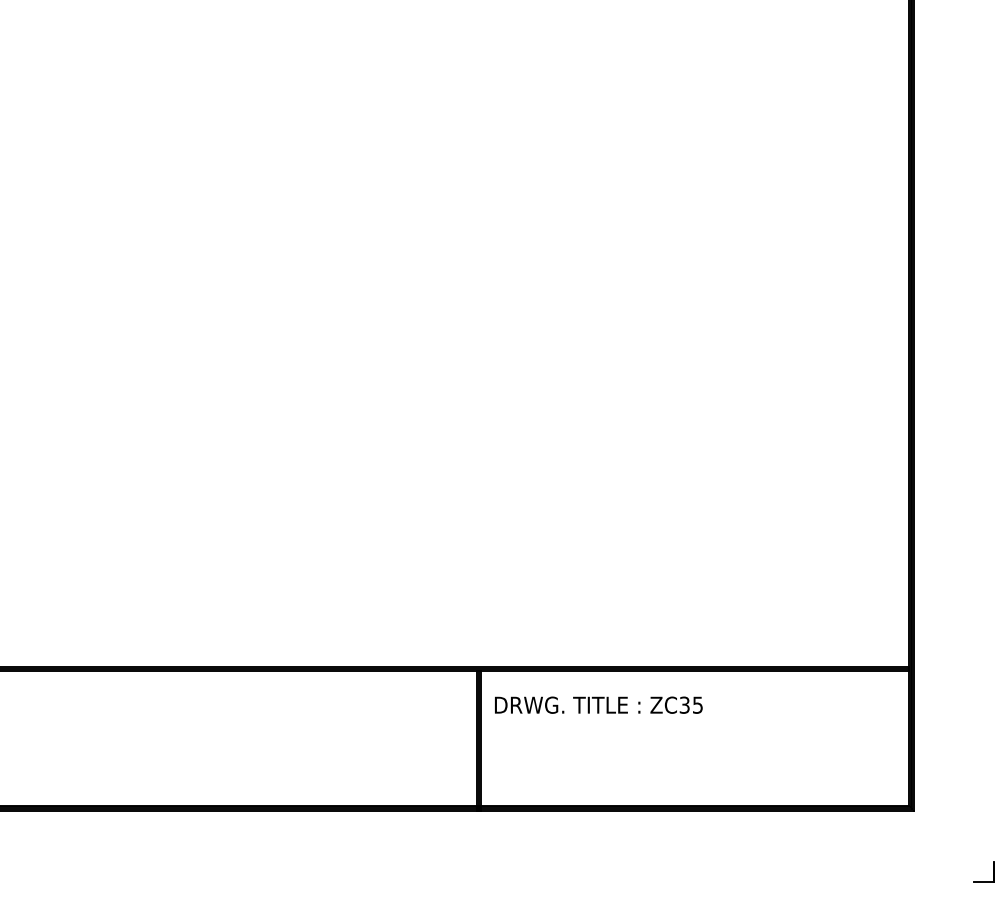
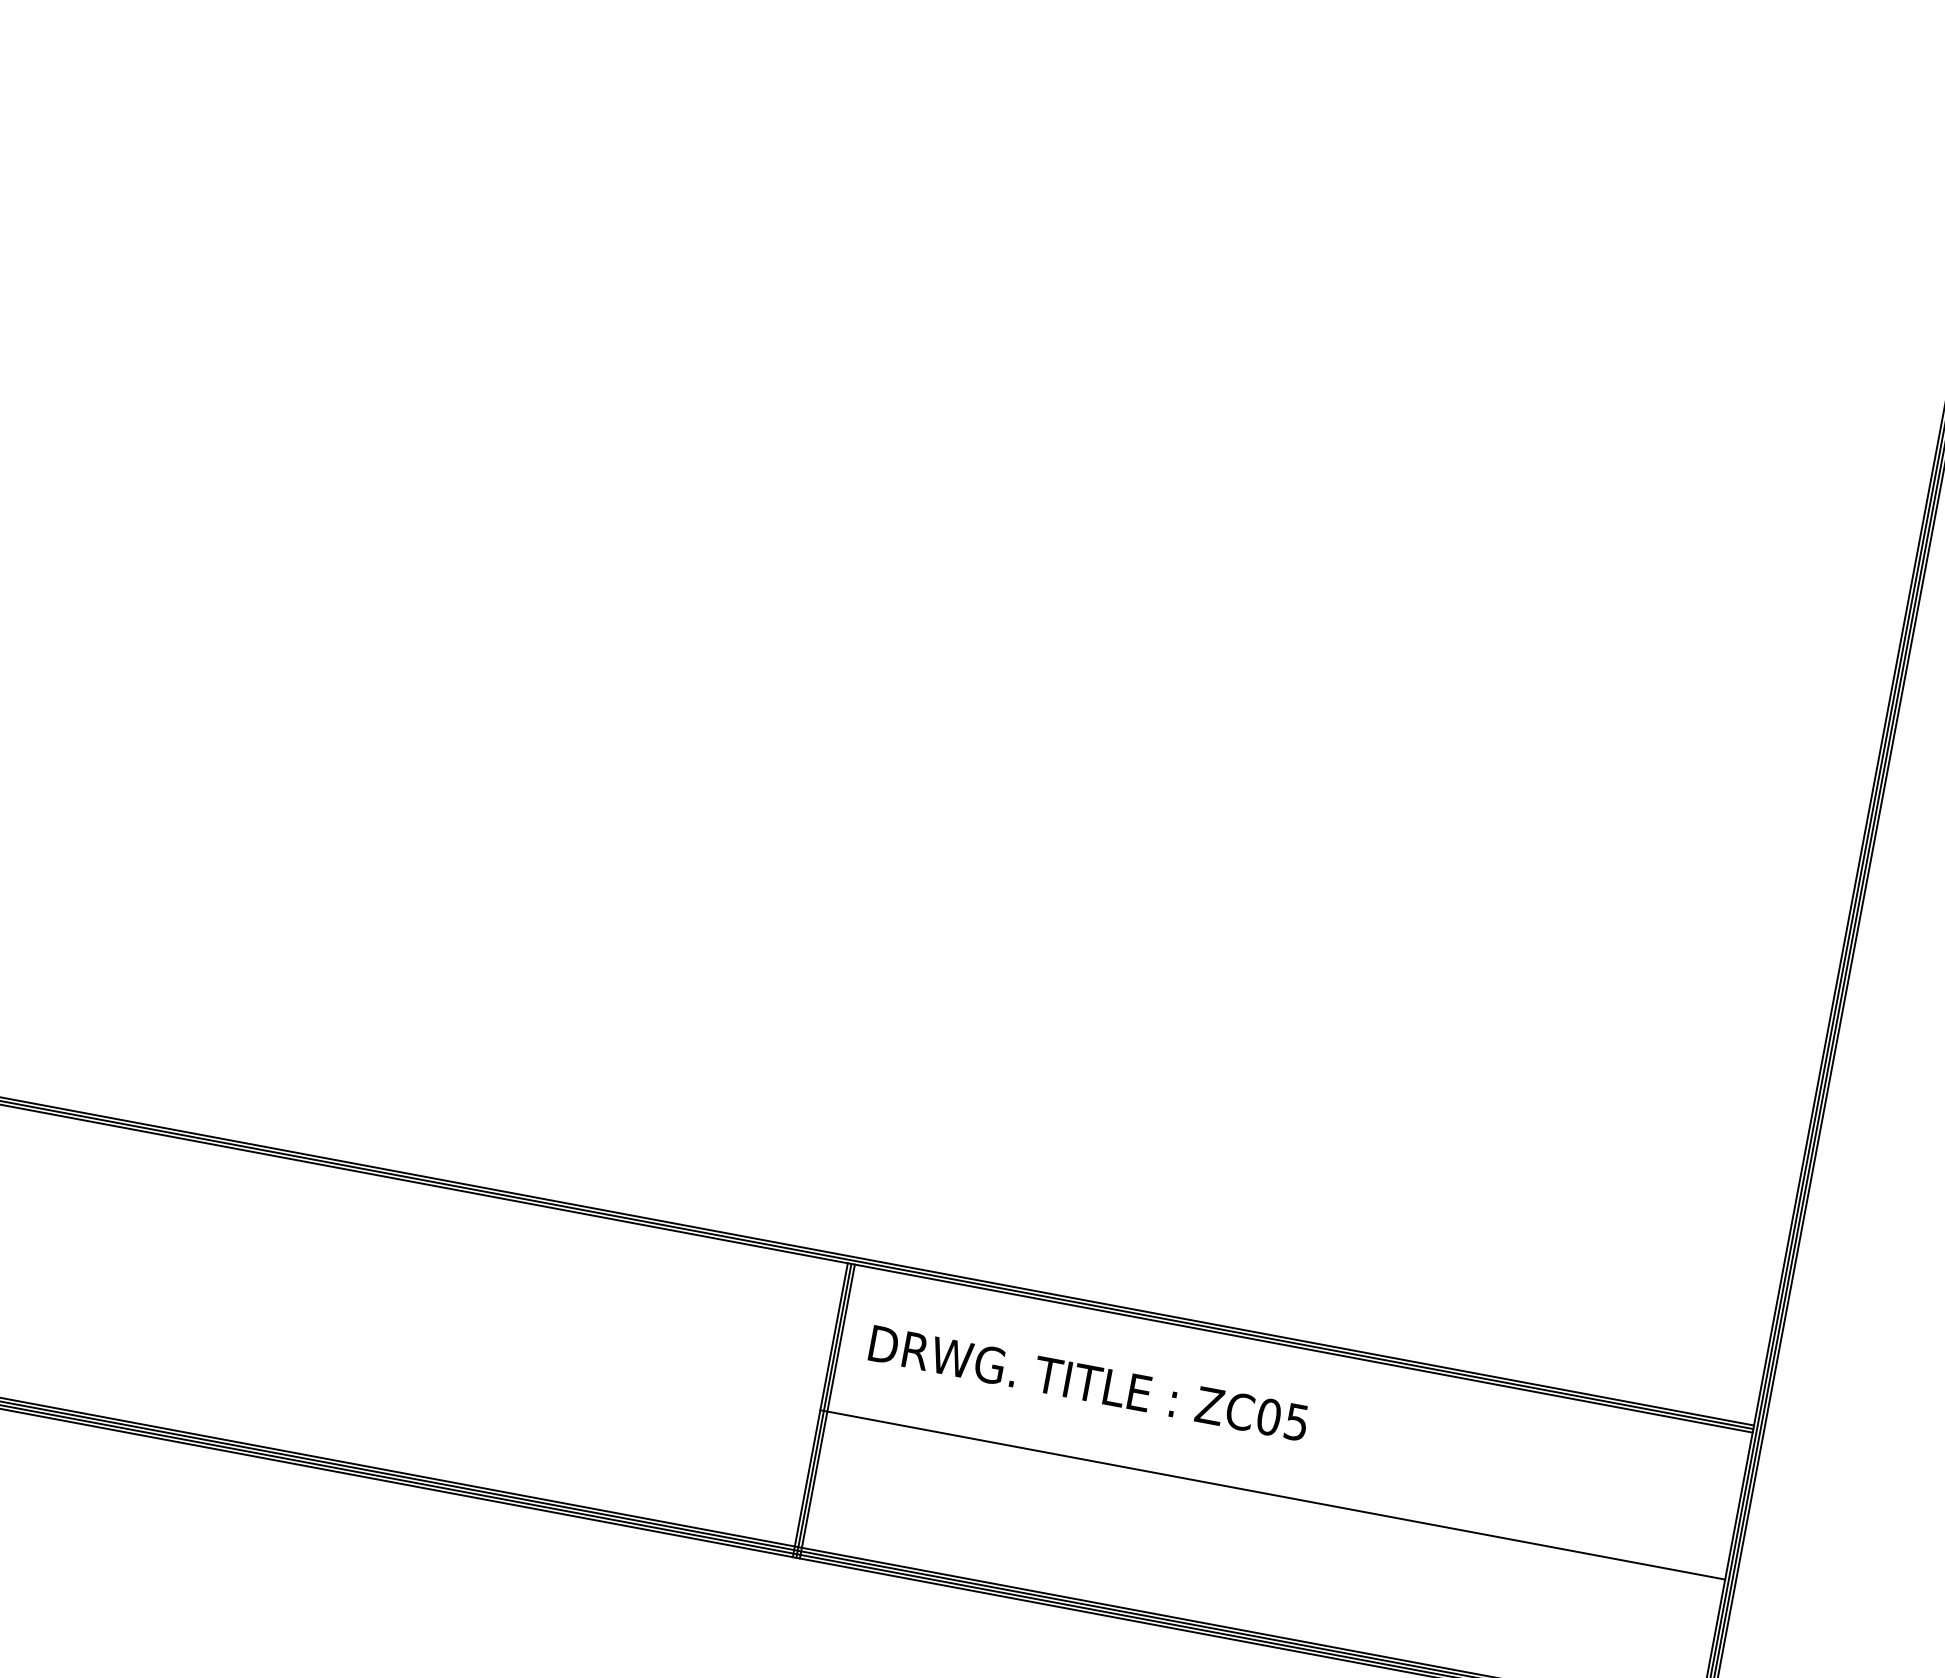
text: (684, 704) -> (1268, 1415), ZC35 -> ZC05
line: (692, 740) -> (1271, 1494), added

